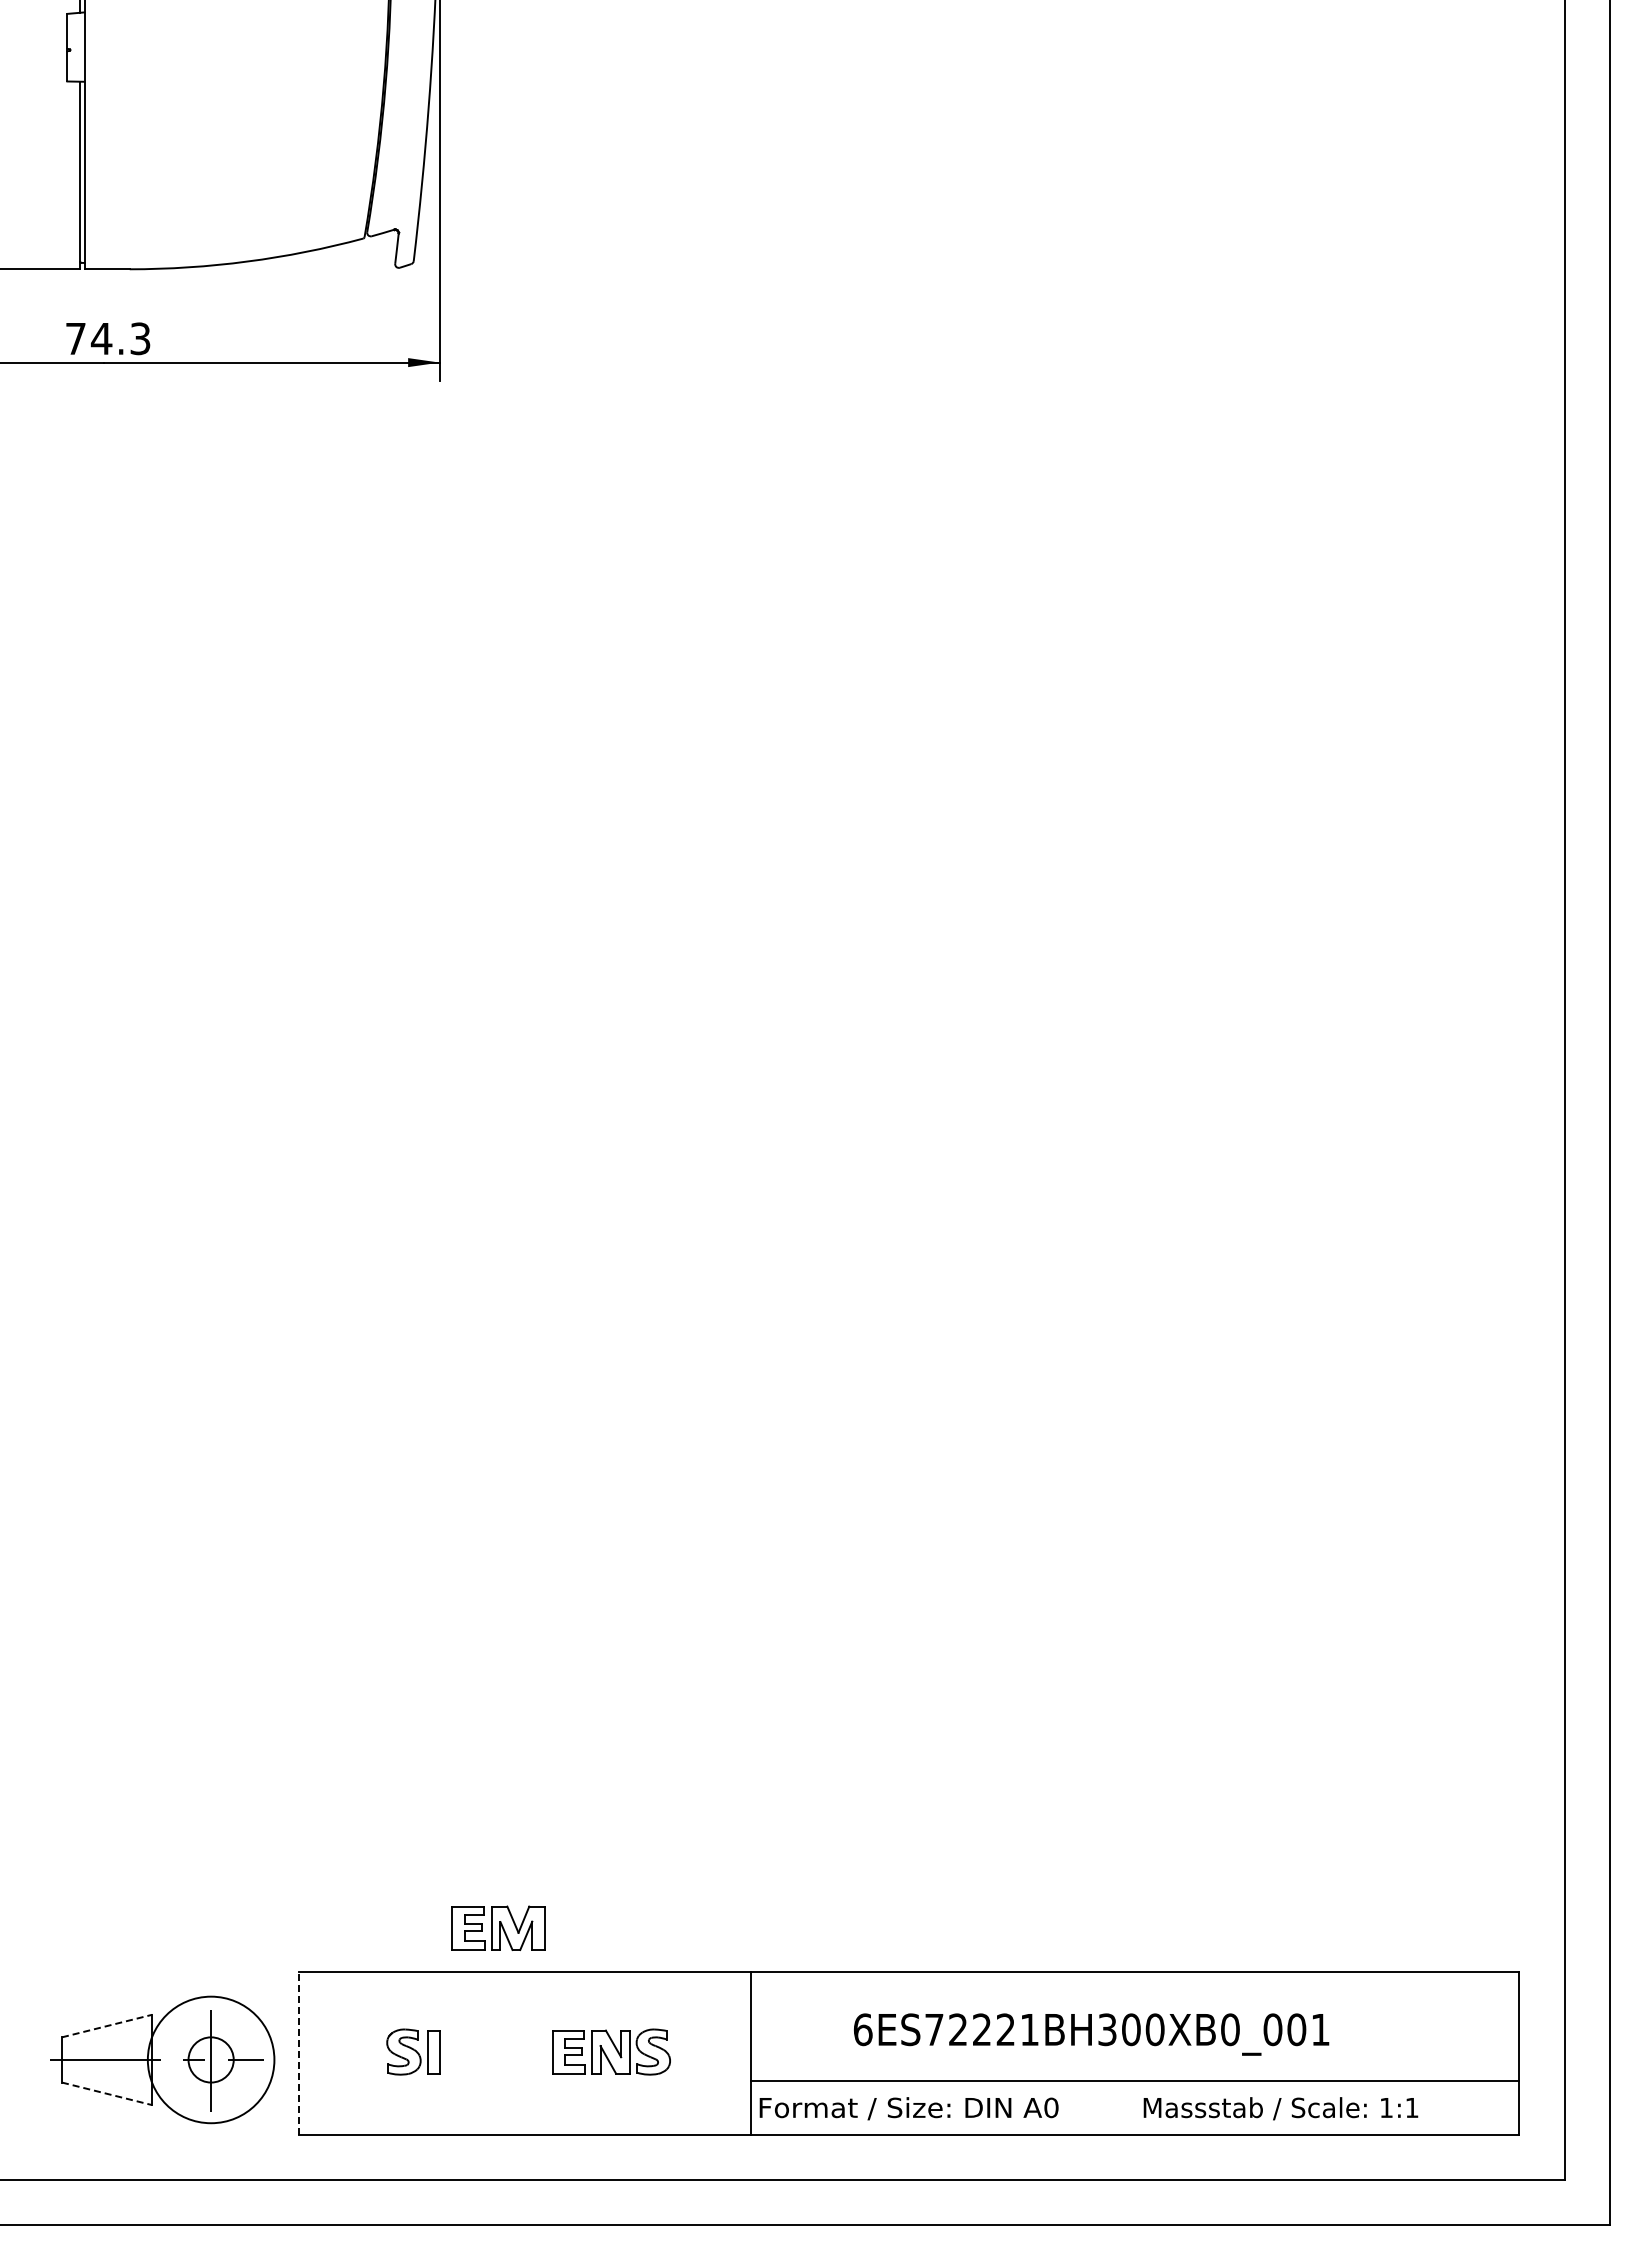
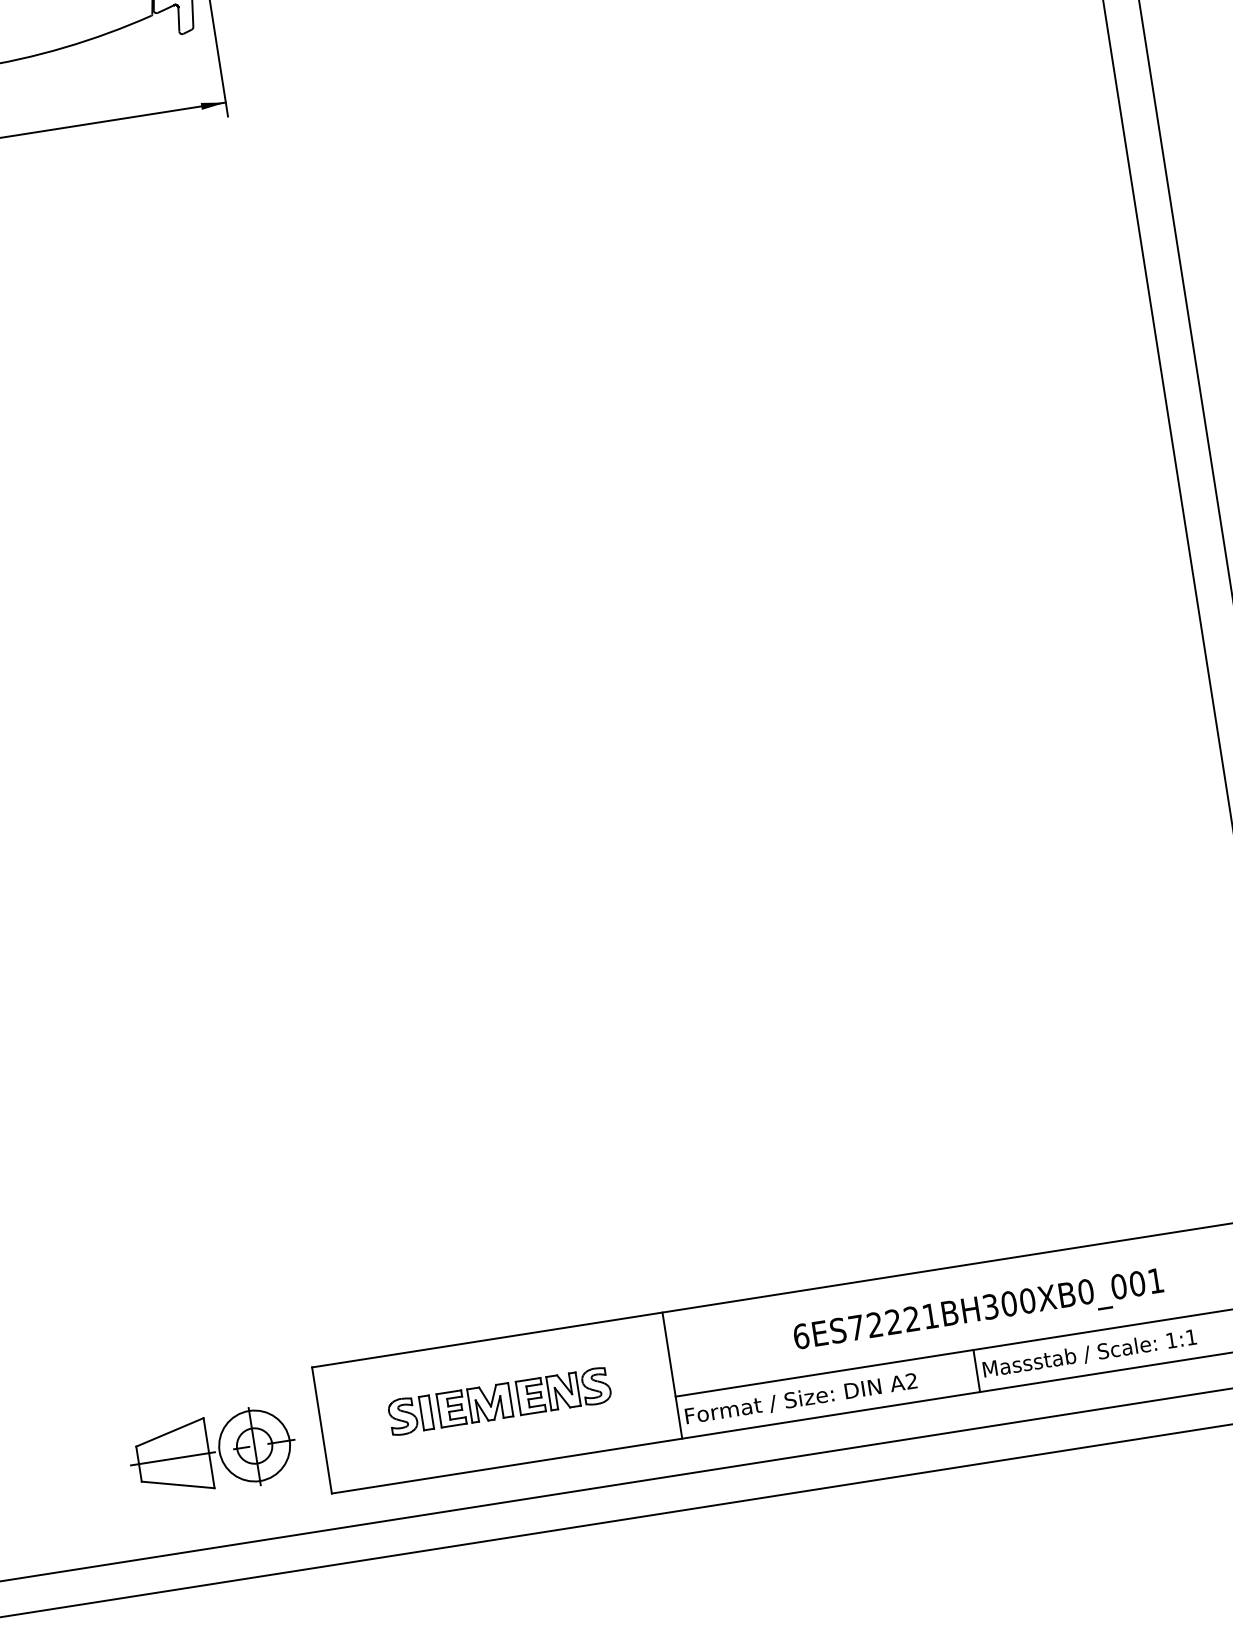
part: (498, 1927) -> (474, 1404), moved
line: (107, 2026) -> (170, 1432), dashed -> solid
text: (1091, 2034) -> (978, 1312), moved
line: (299, 2053) -> (322, 1430), dashed -> solid
circle: (210, 2059) -> (254, 1445), size x0.71
line: (107, 2093) -> (178, 1484), dashed -> solid
text: (1051, 2107) -> (911, 1380), A0 -> A2
line: (1135, 2107) -> (976, 1370), added

